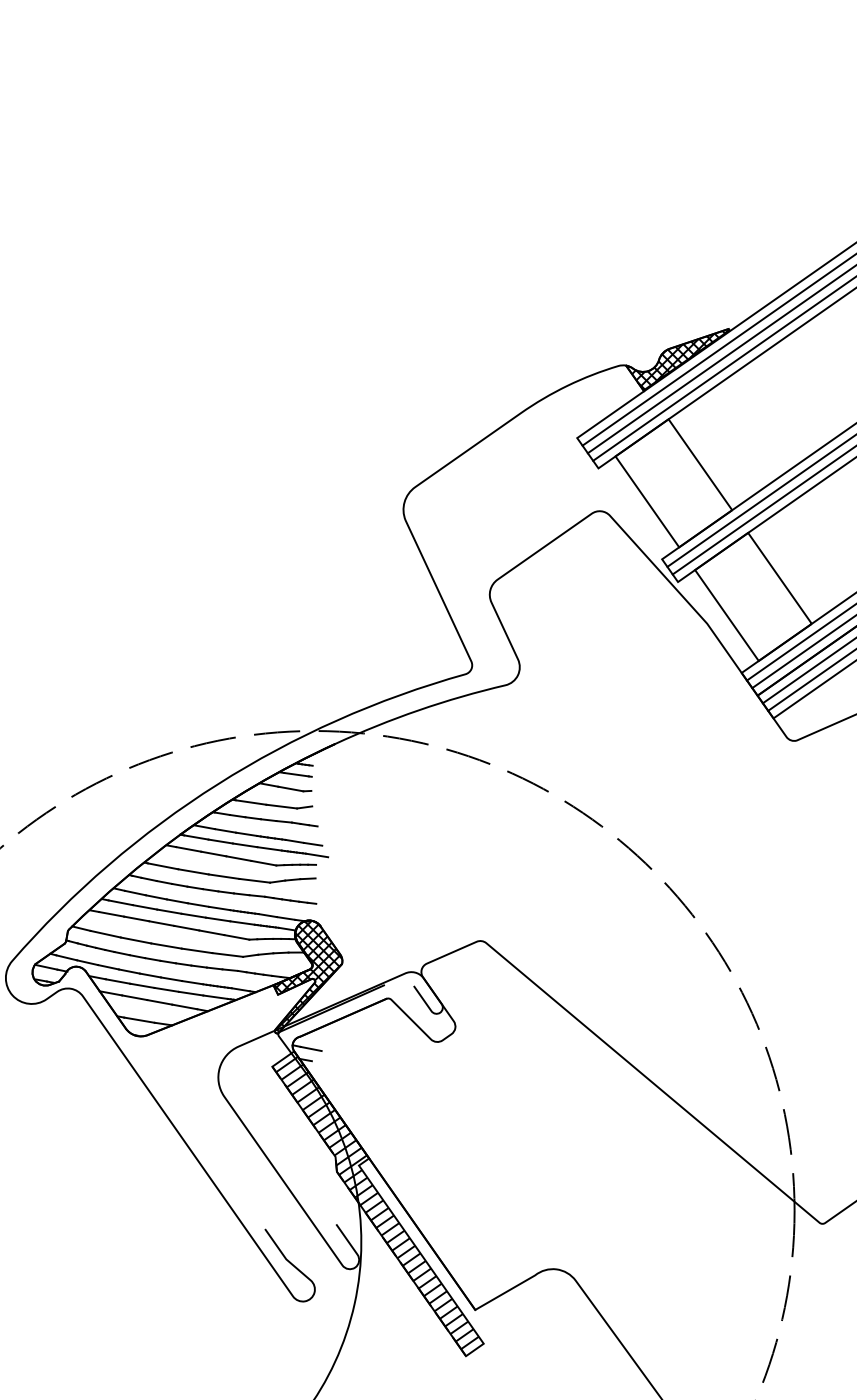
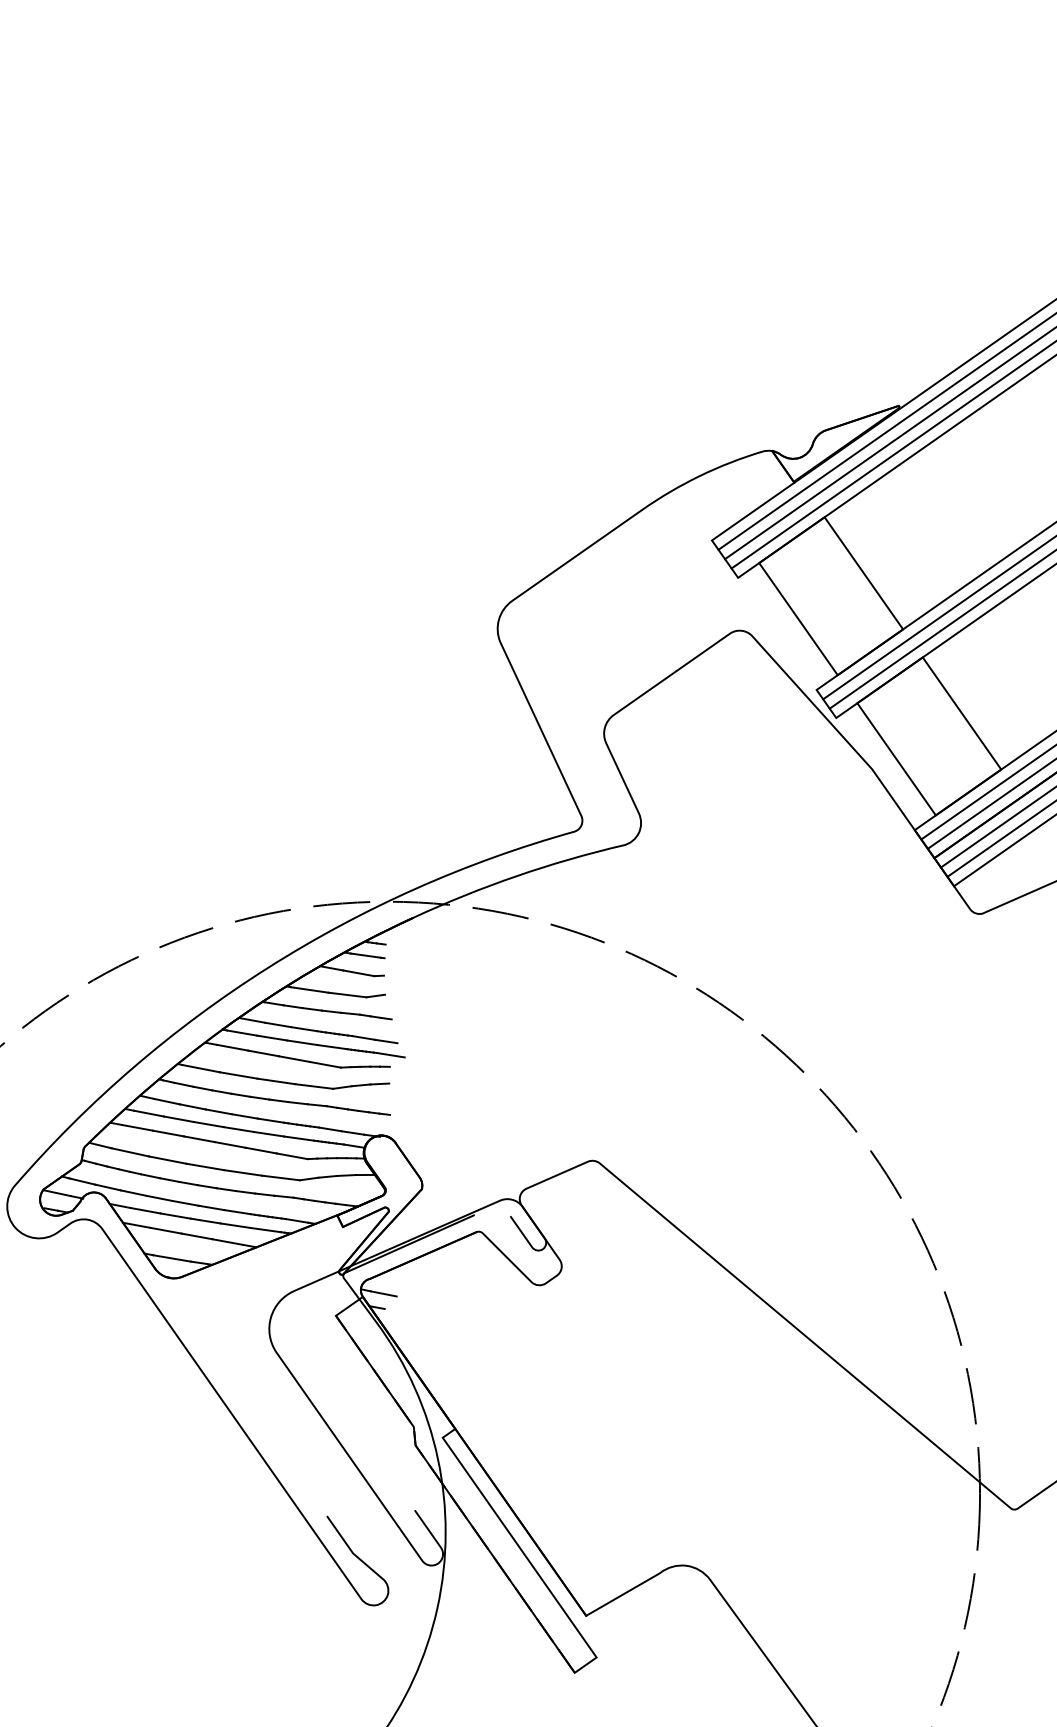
hatch: (678, 359) -> (836, 443), removed
hatch: (308, 976) -> (380, 1204), removed
hatch: (377, 1202) -> (465, 1483), removed

